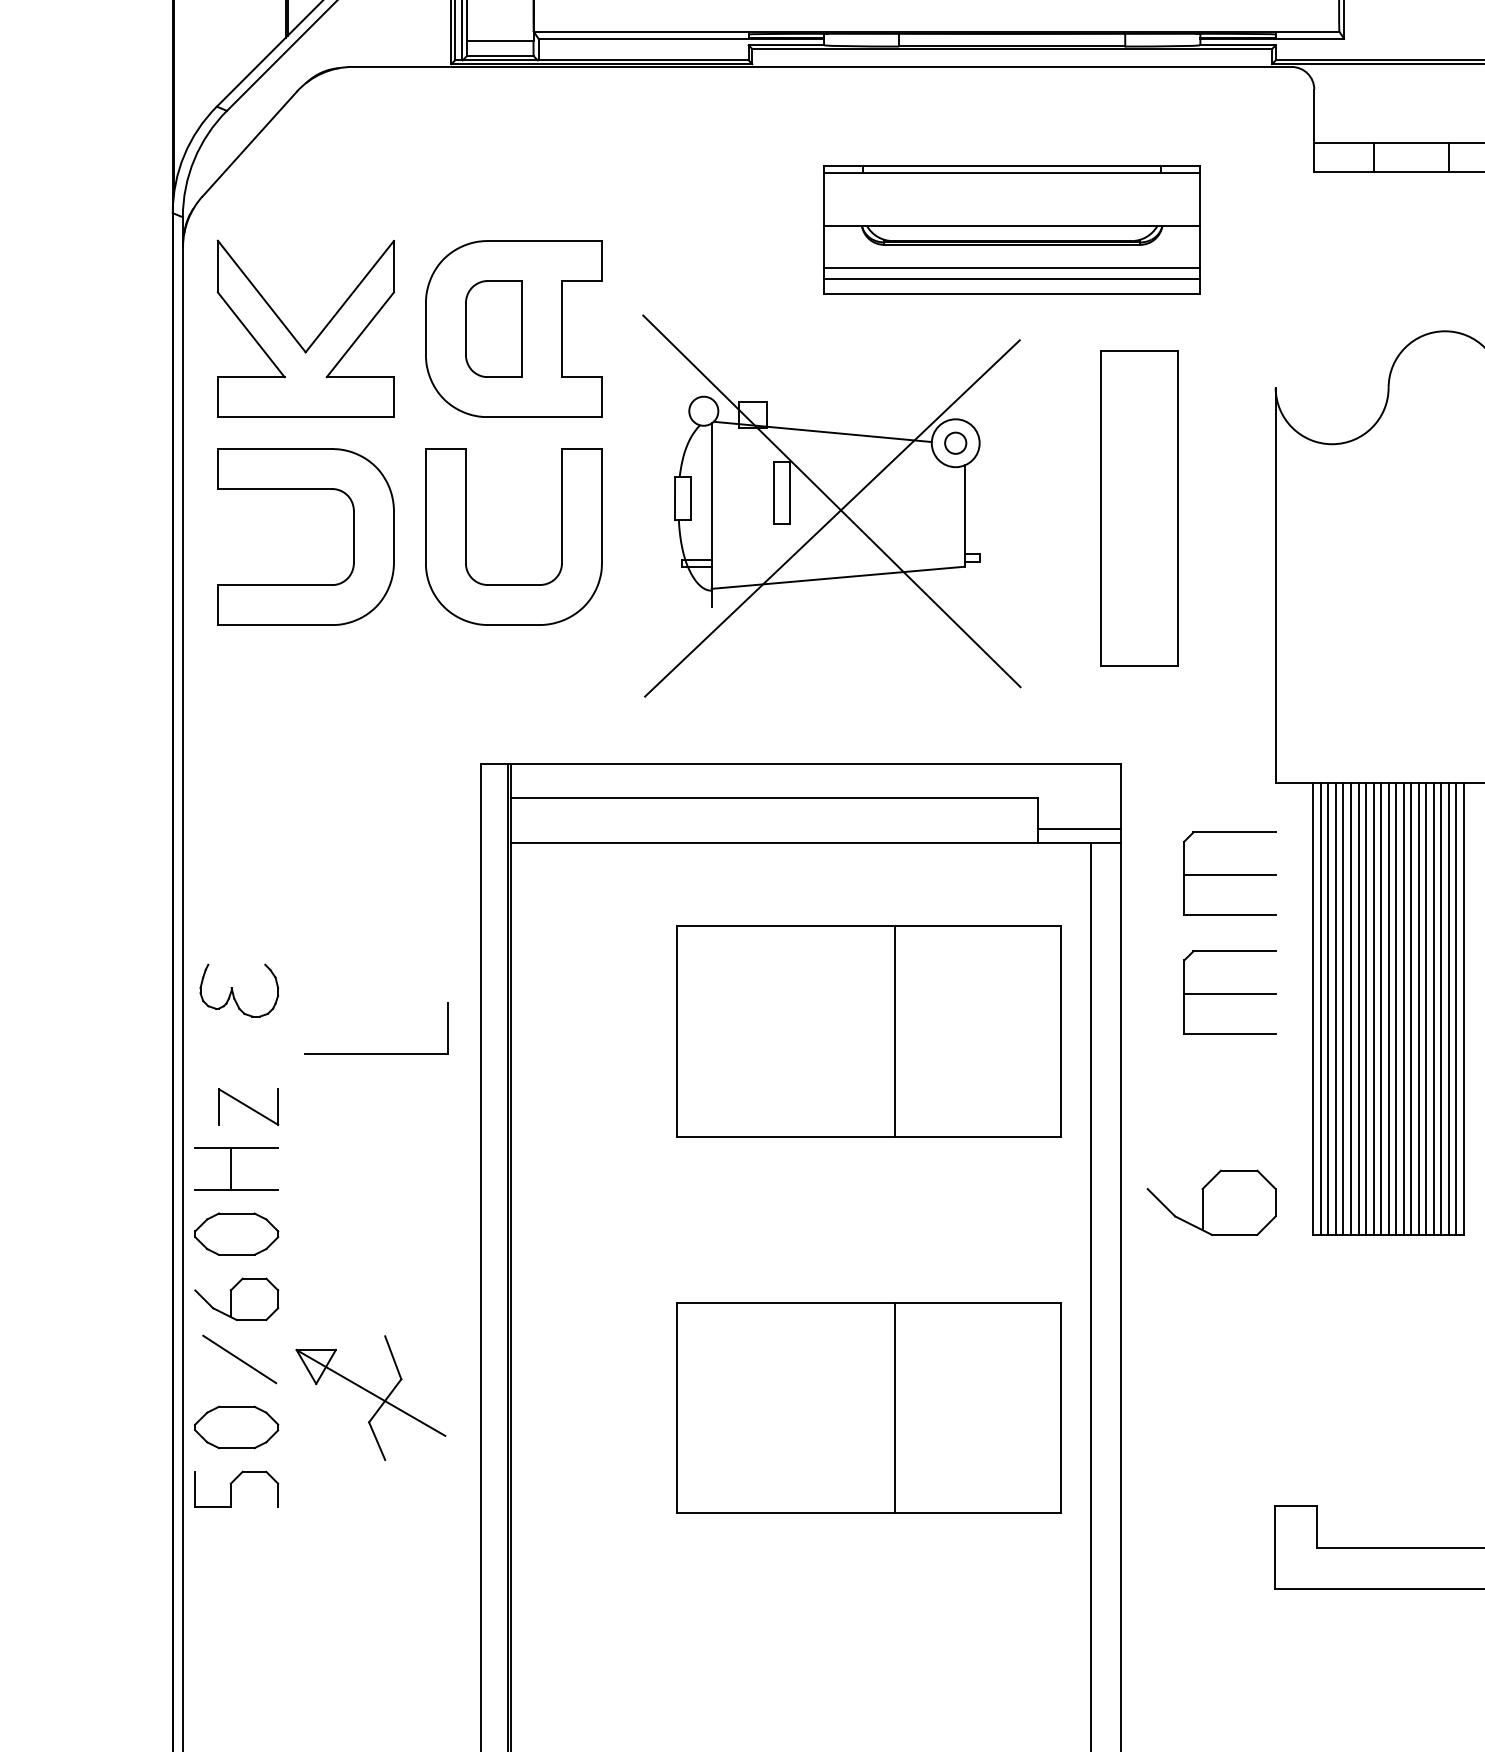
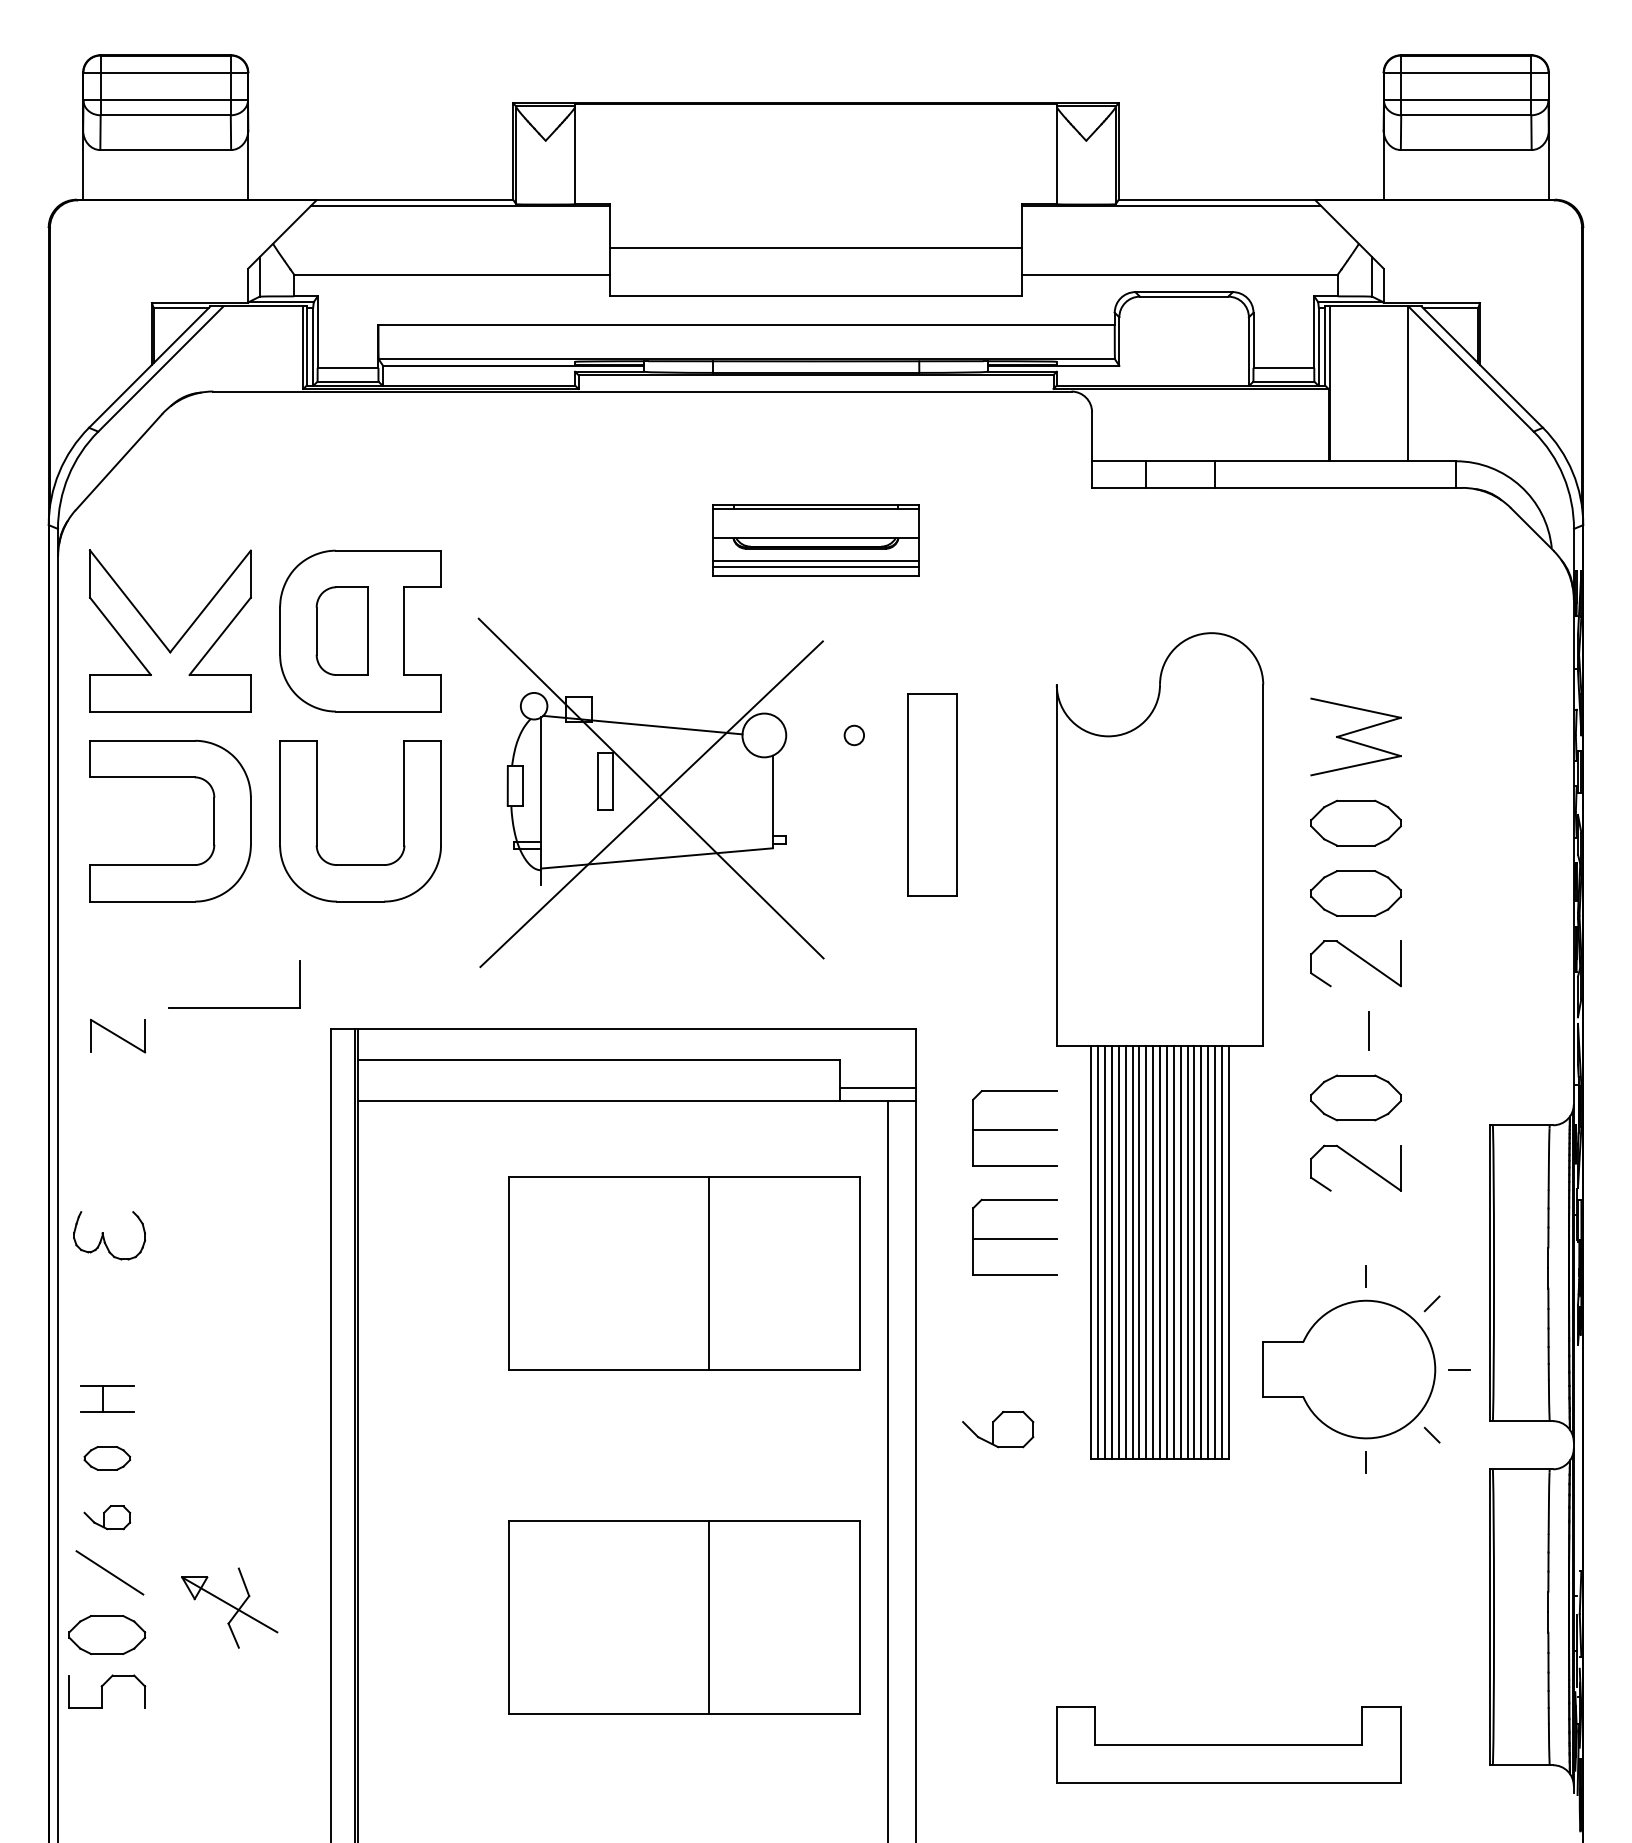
part: (1011, 229) -> (815, 540), size x0.6
circle: (954, 443) -> (853, 735), moved
part: (1138, 507) -> (931, 794), size x0.7
part: (376, 1053) -> (234, 1007), moved
part: (249, 1106) -> (118, 1035), moved
part: (235, 1168) -> (106, 1398), size x0.7
part: (1210, 1202) -> (997, 1429), size x0.6
part: (237, 1234) -> (107, 1458), size x0.6
part: (237, 1298) -> (107, 1517), size x0.6
part: (370, 1397) -> (229, 1607), size x0.7

